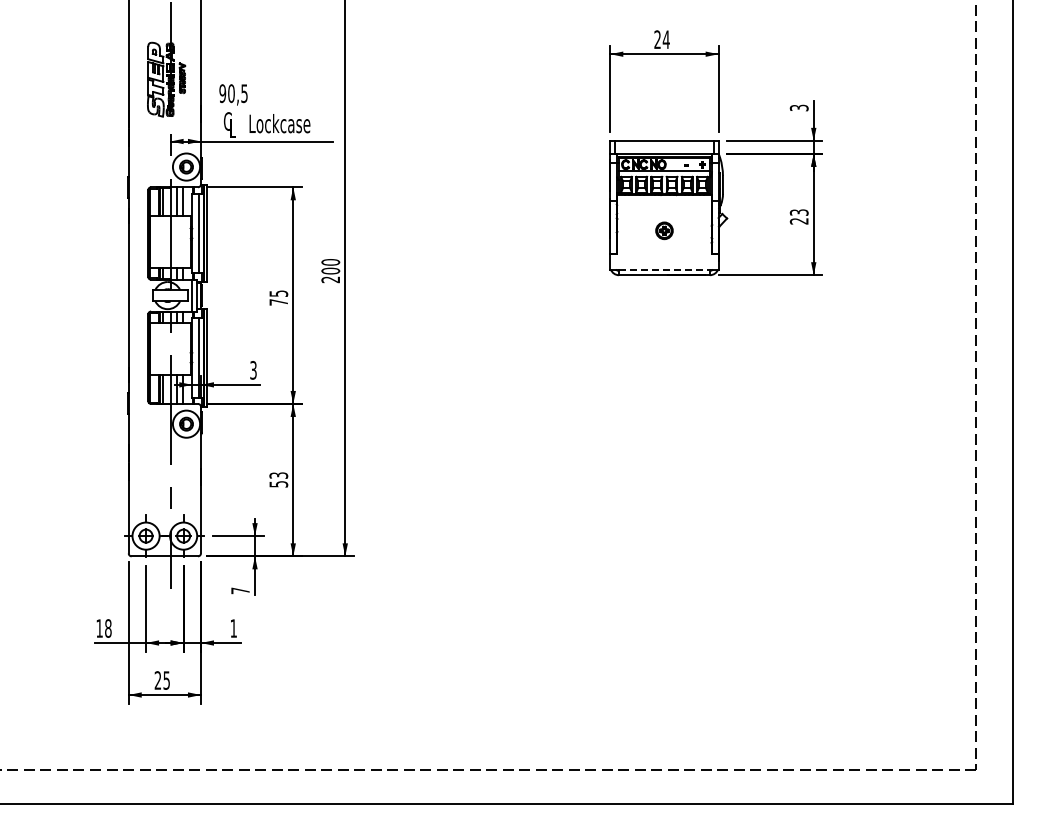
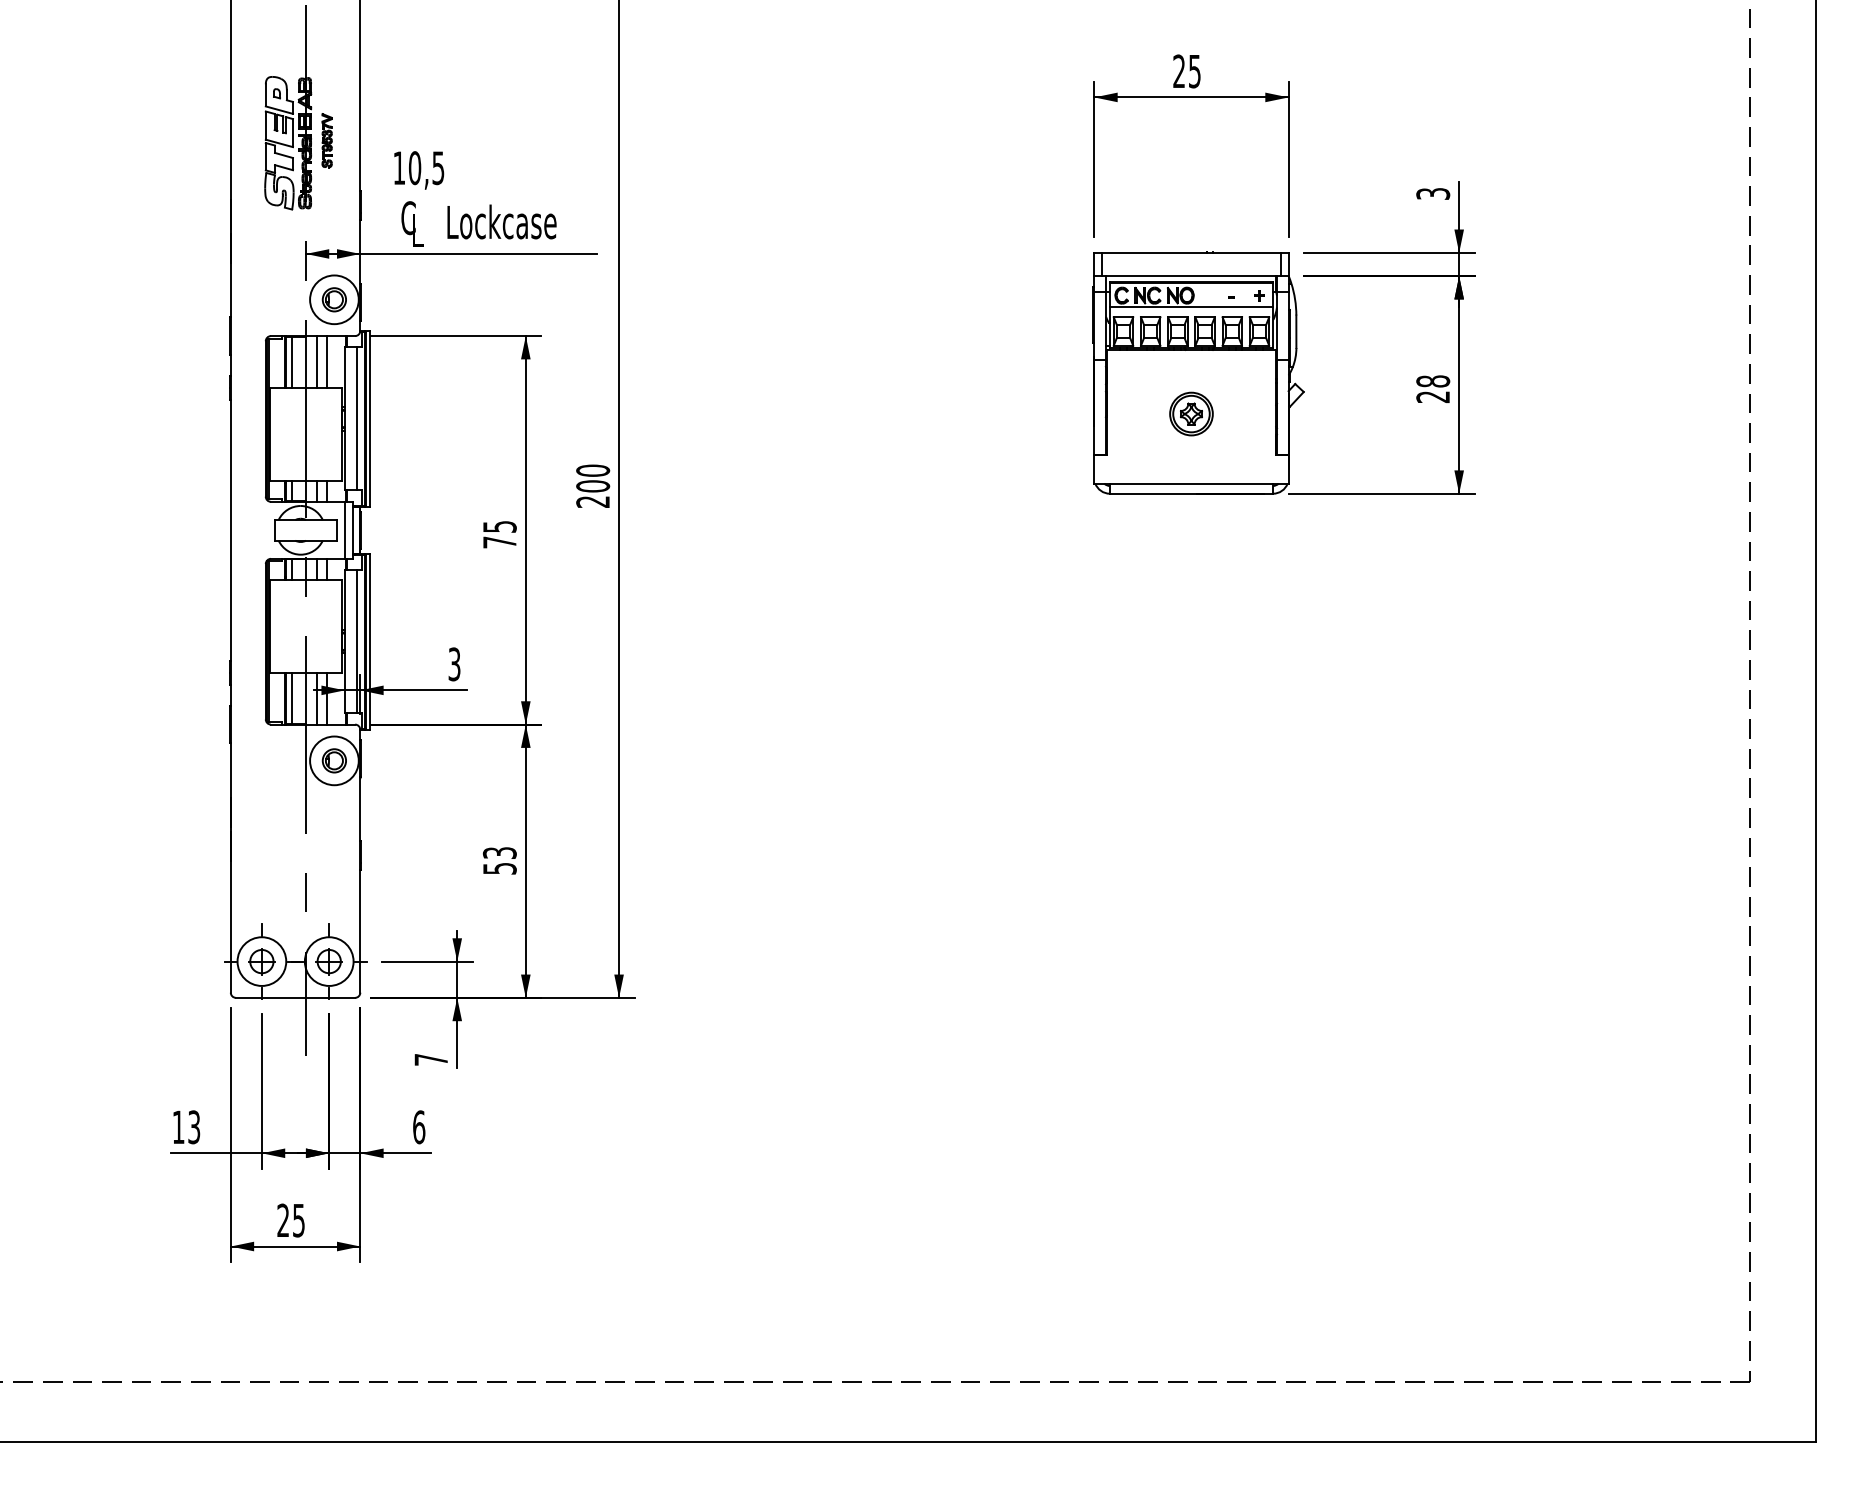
text: (665, 39) -> (1193, 71), 24 -> 25
text: (222, 93) -> (398, 167), 90,5 -> 10,5
text: (799, 212) -> (1433, 381), 23 -> 28
part: (664, 230) -> (1191, 413), size x1.43
line: (664, 269) -> (1191, 483), dashed -> solid
text: (108, 628) -> (194, 1127), 18 -> 13
text: (233, 628) -> (418, 1127), 1 -> 6

